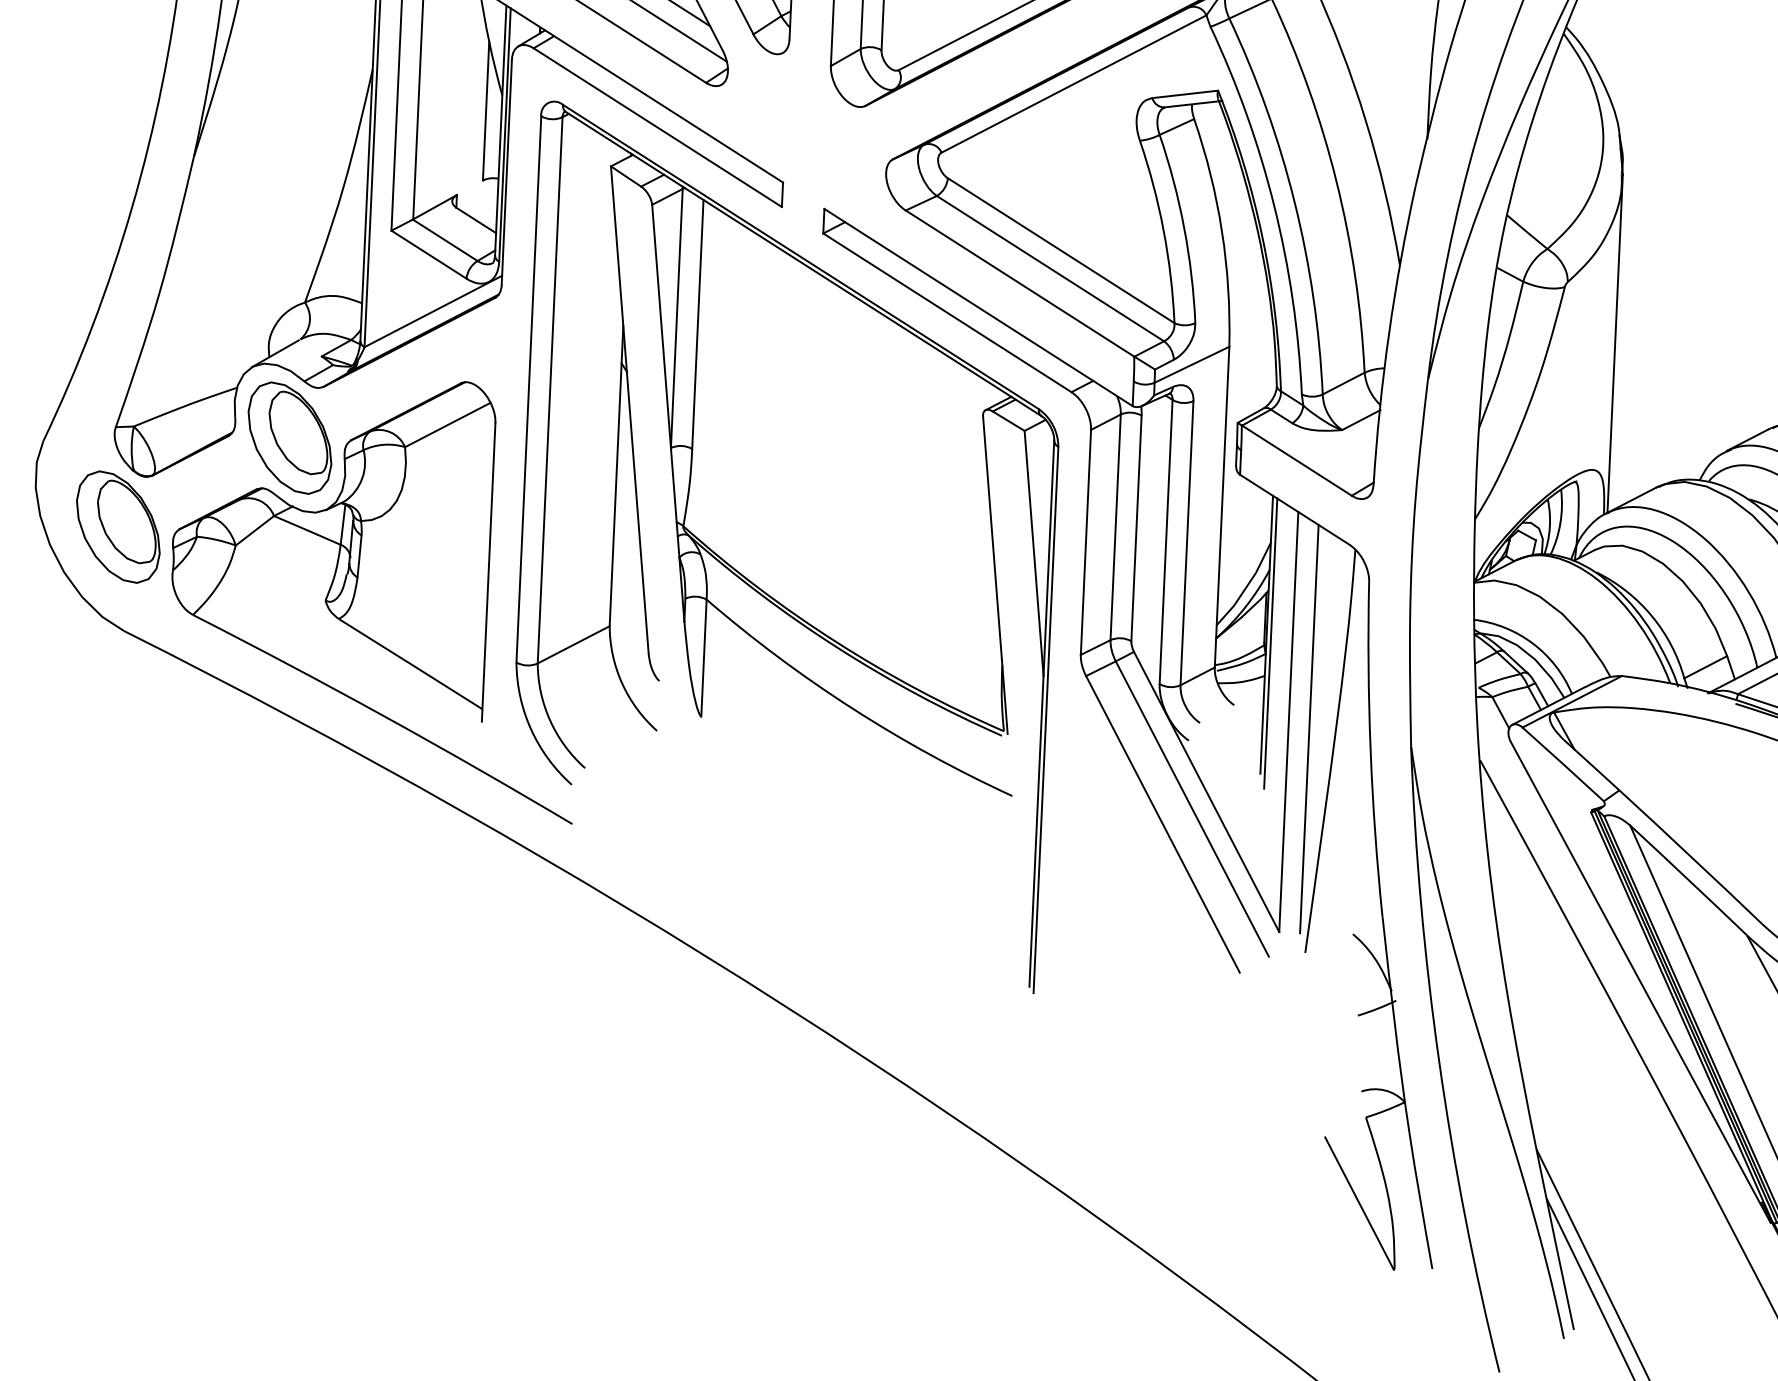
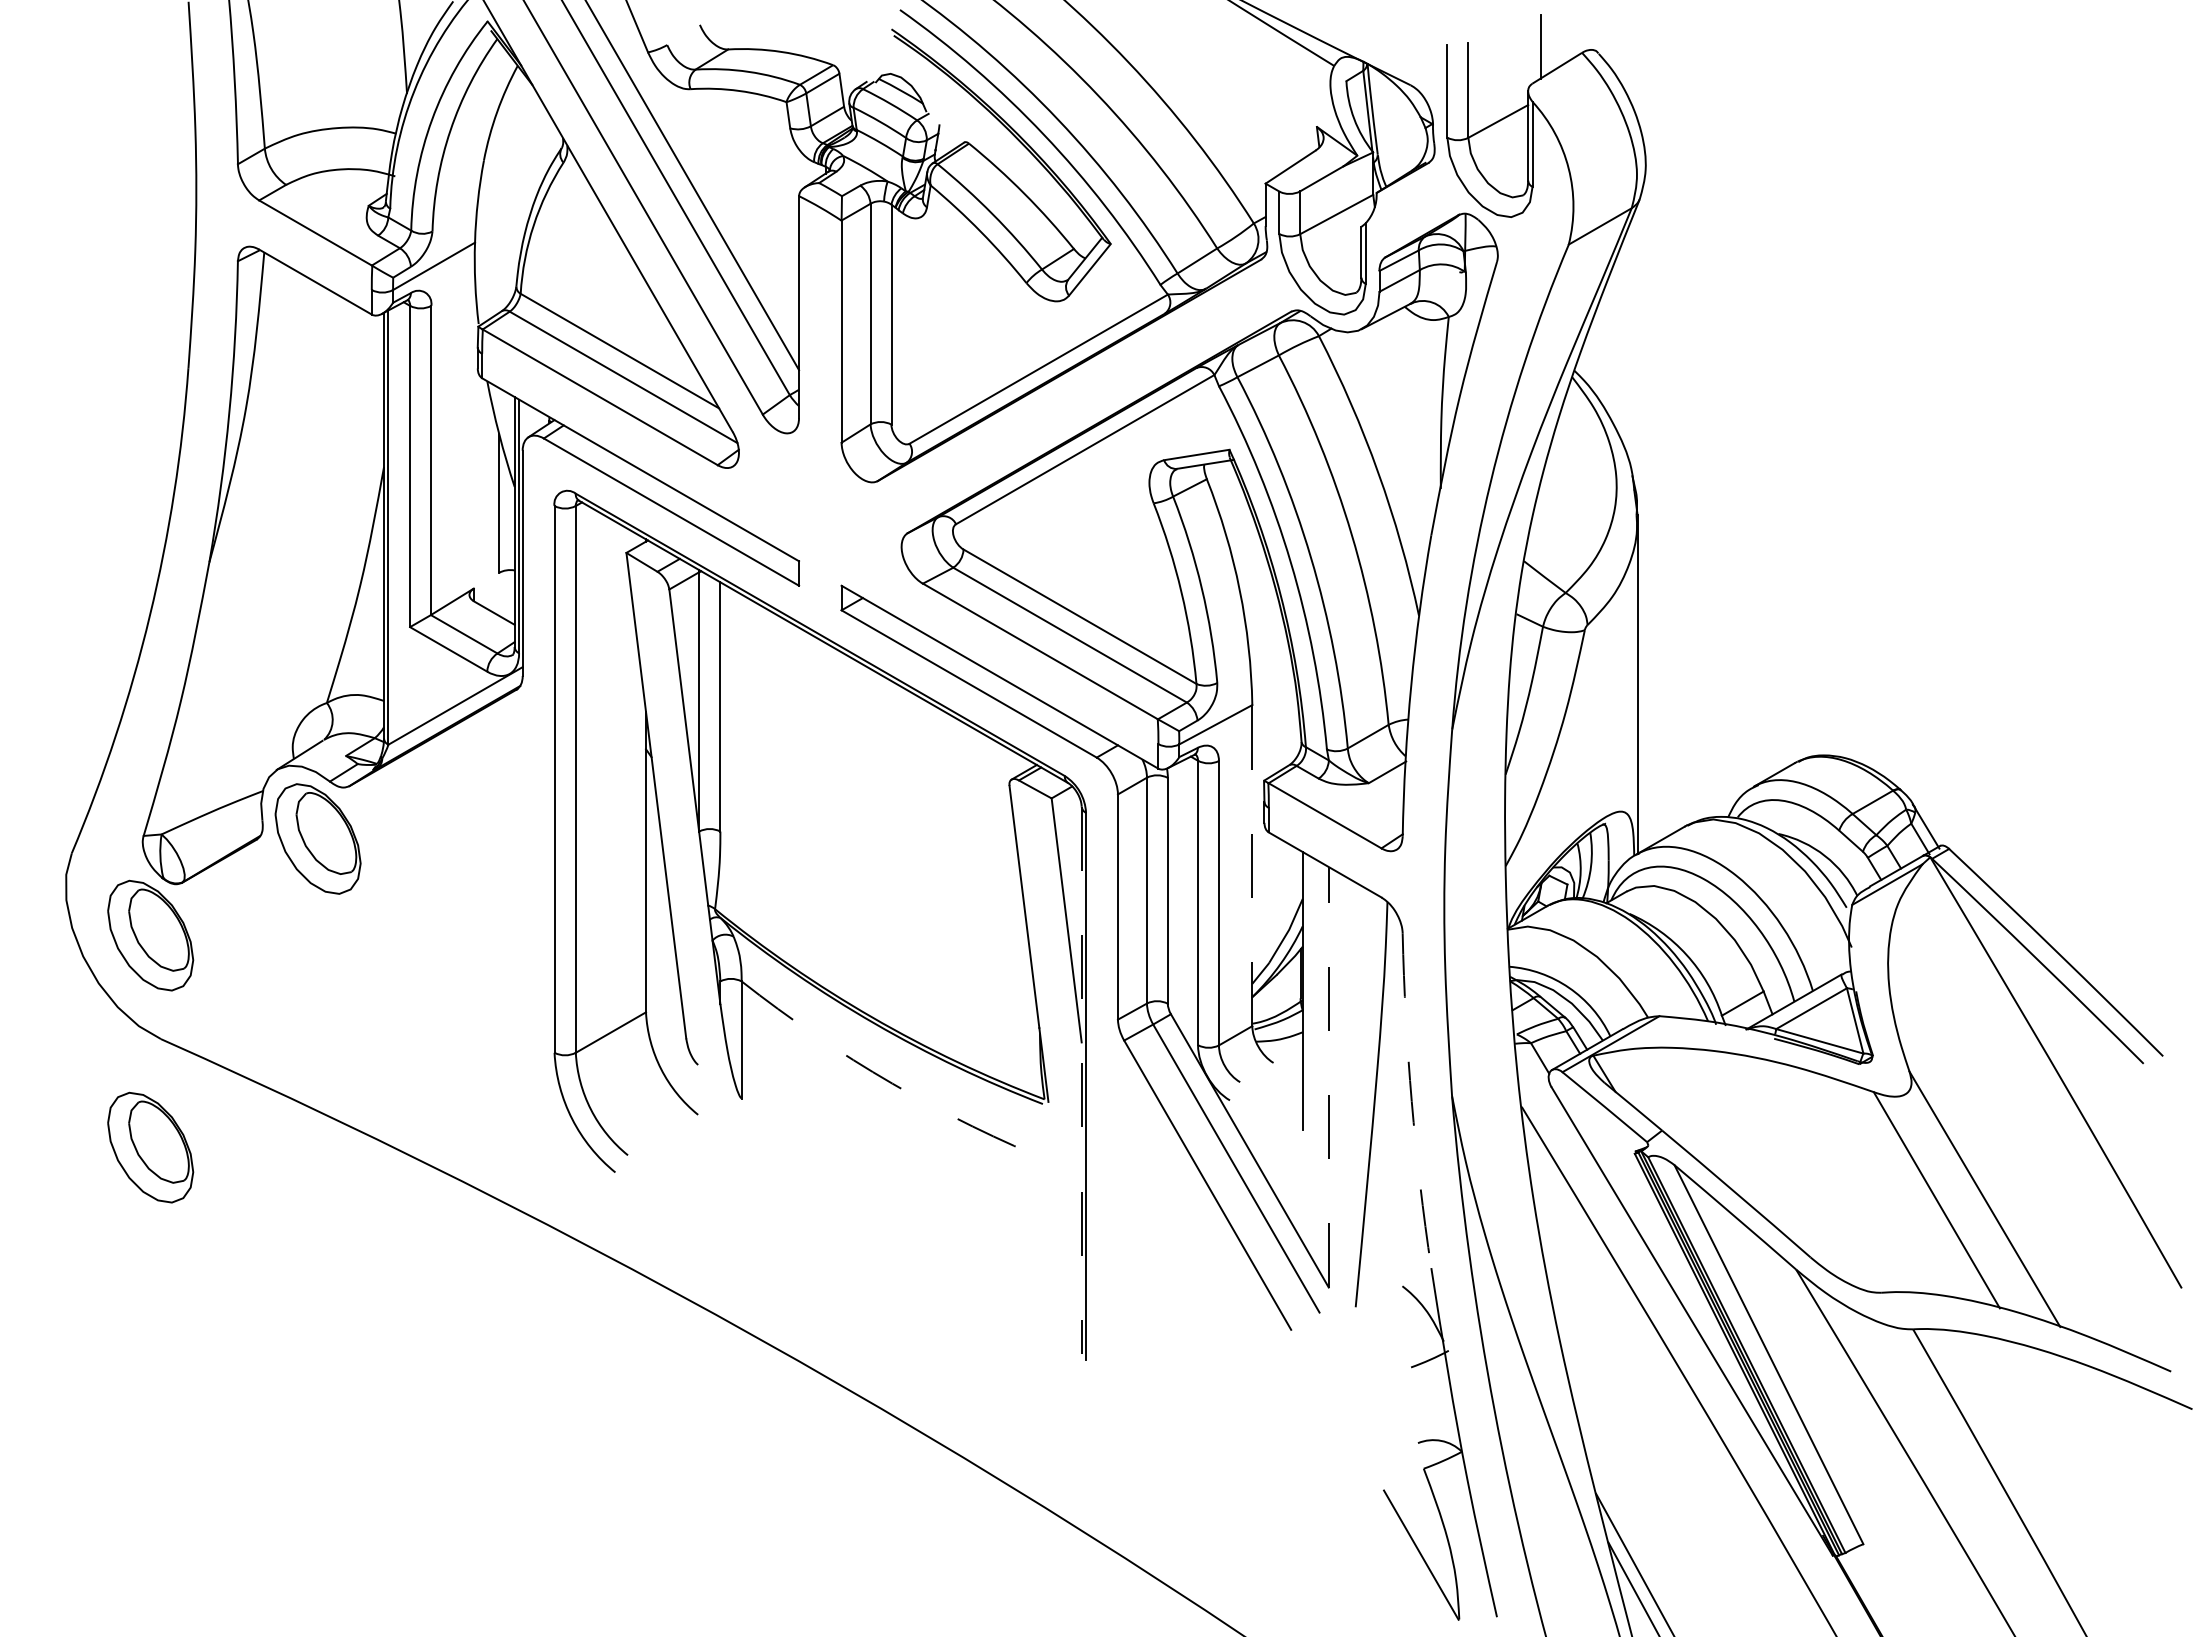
line: (1222, 507) -> (1252, 865), solid -> dashed
part: (376, 596) -> (411, 993), removed
line: (1271, 643) -> (1307, 999), removed
arc: (852, 708) -> (892, 1083), solid -> dashed
line: (1041, 714) -> (1081, 1080), solid -> dashed
line: (1288, 721) -> (1328, 1076), solid -> dashed
line: (1309, 729) -> (1349, 1083), removed
part: (108, 738) -> (150, 1147), added
arc: (1370, 749) -> (1411, 1101), solid -> dashed

